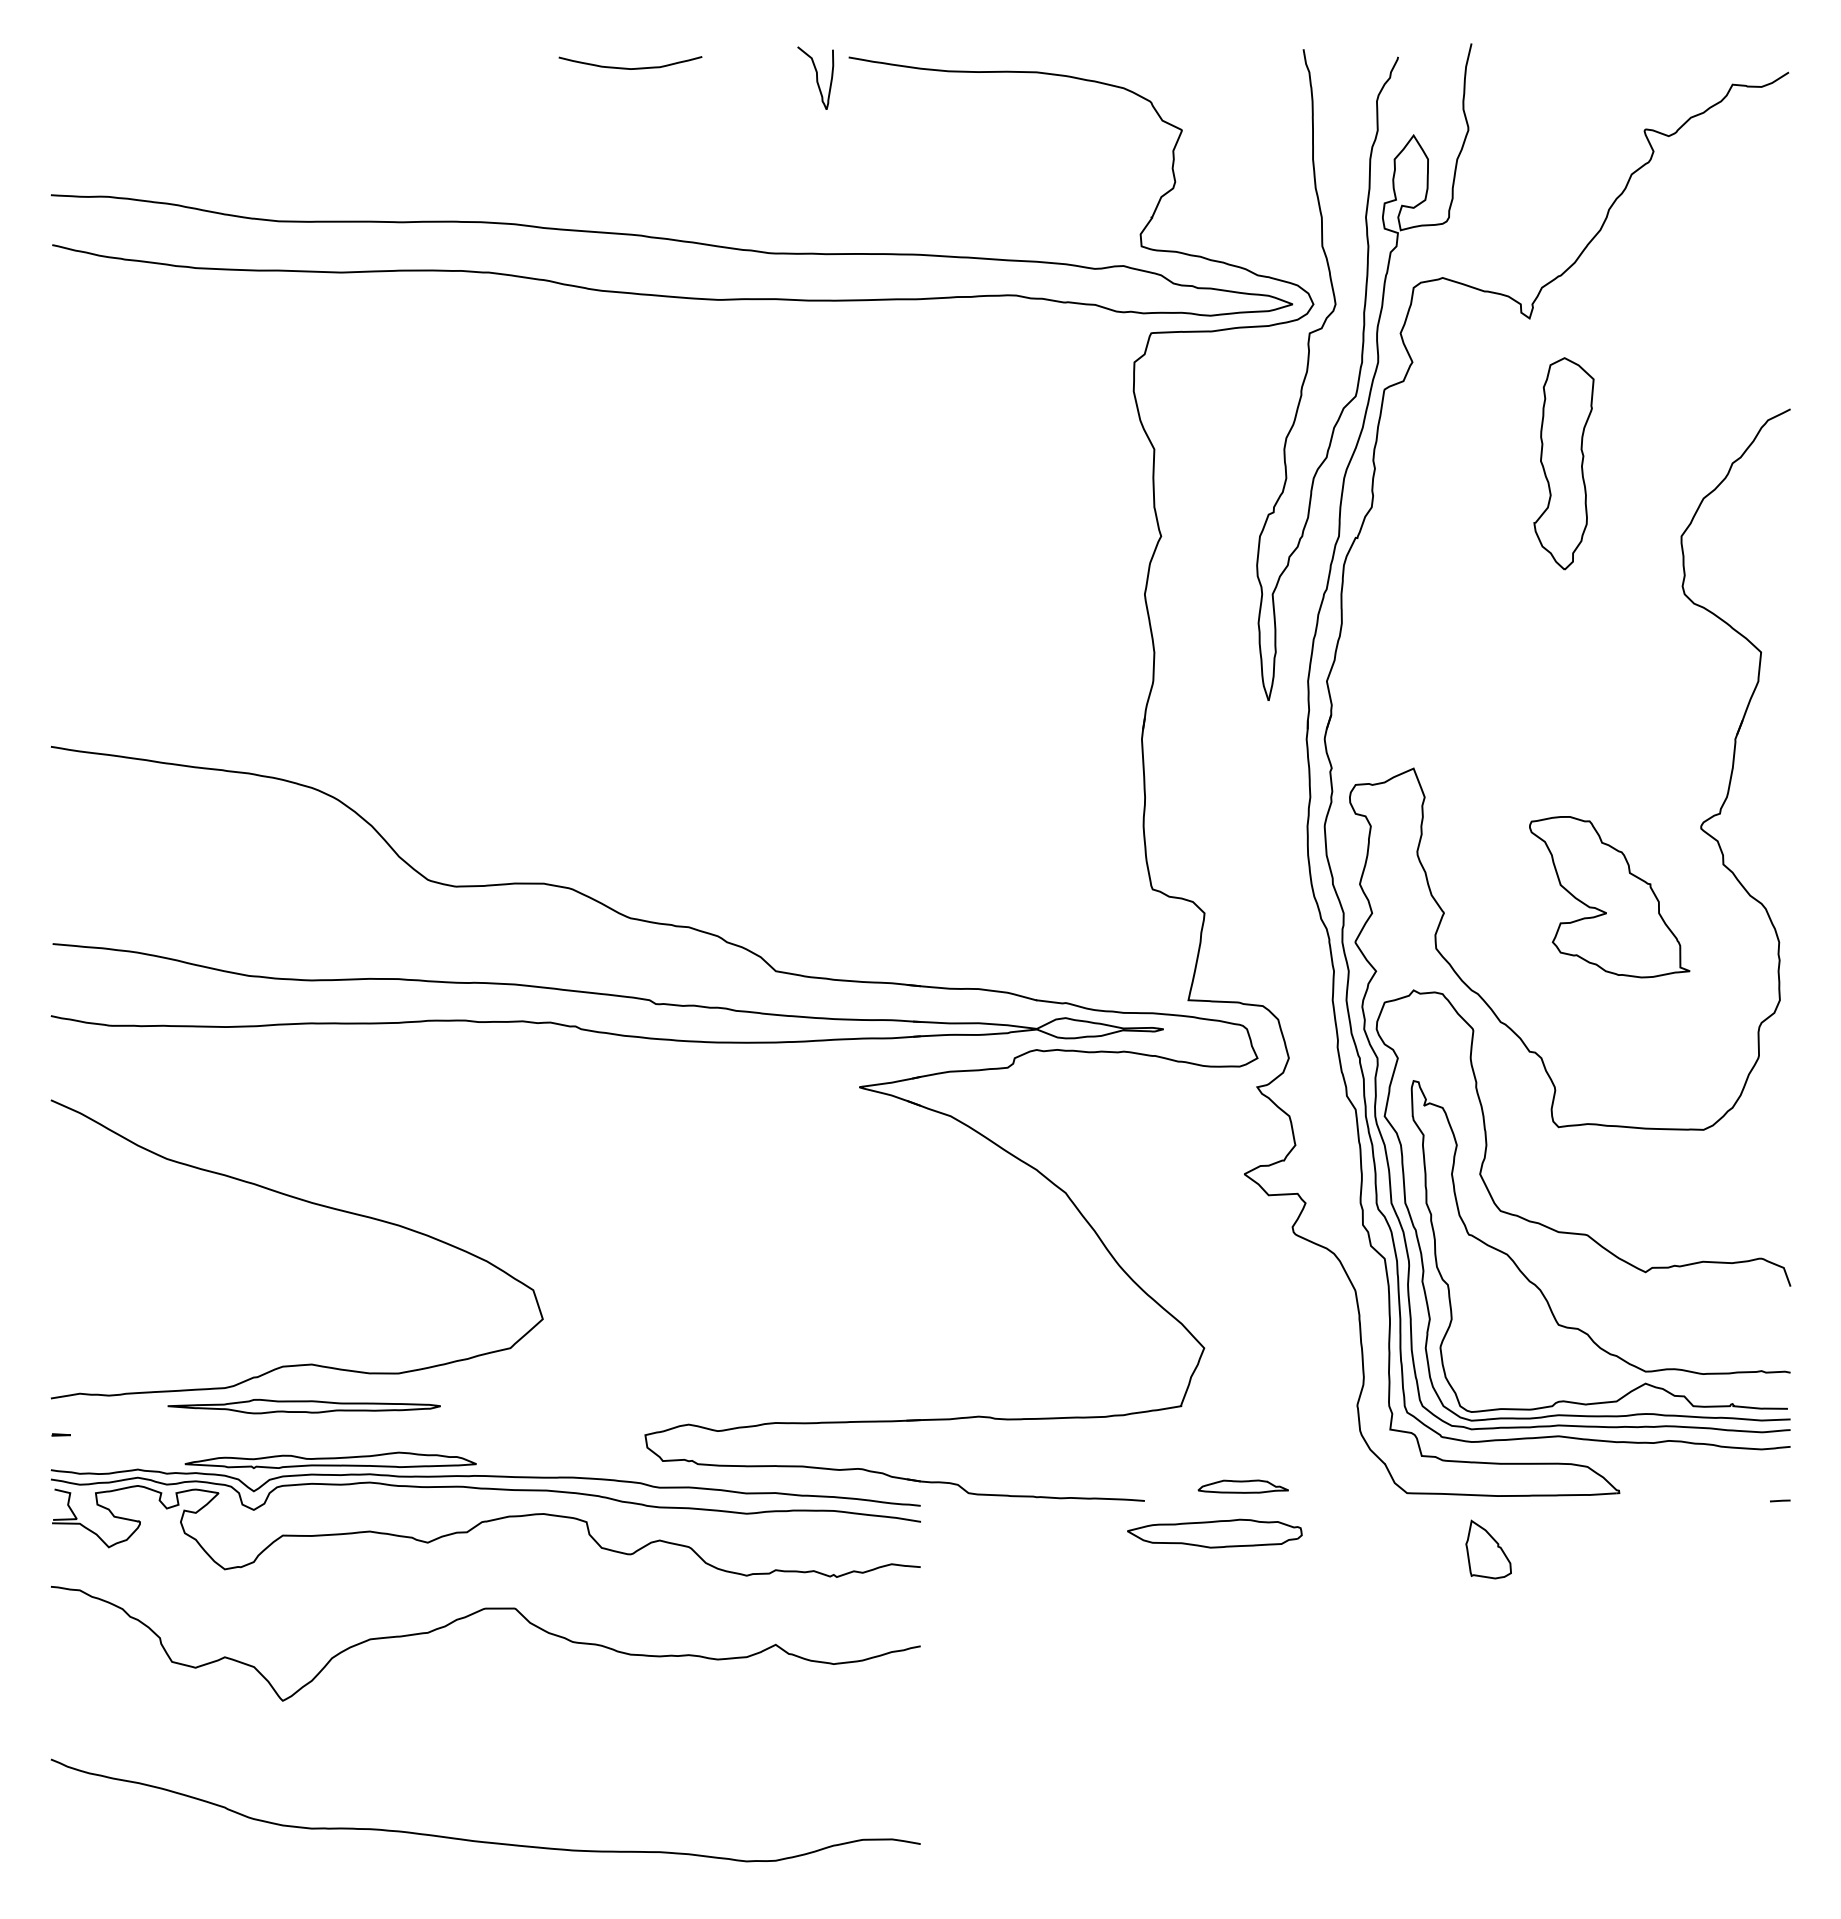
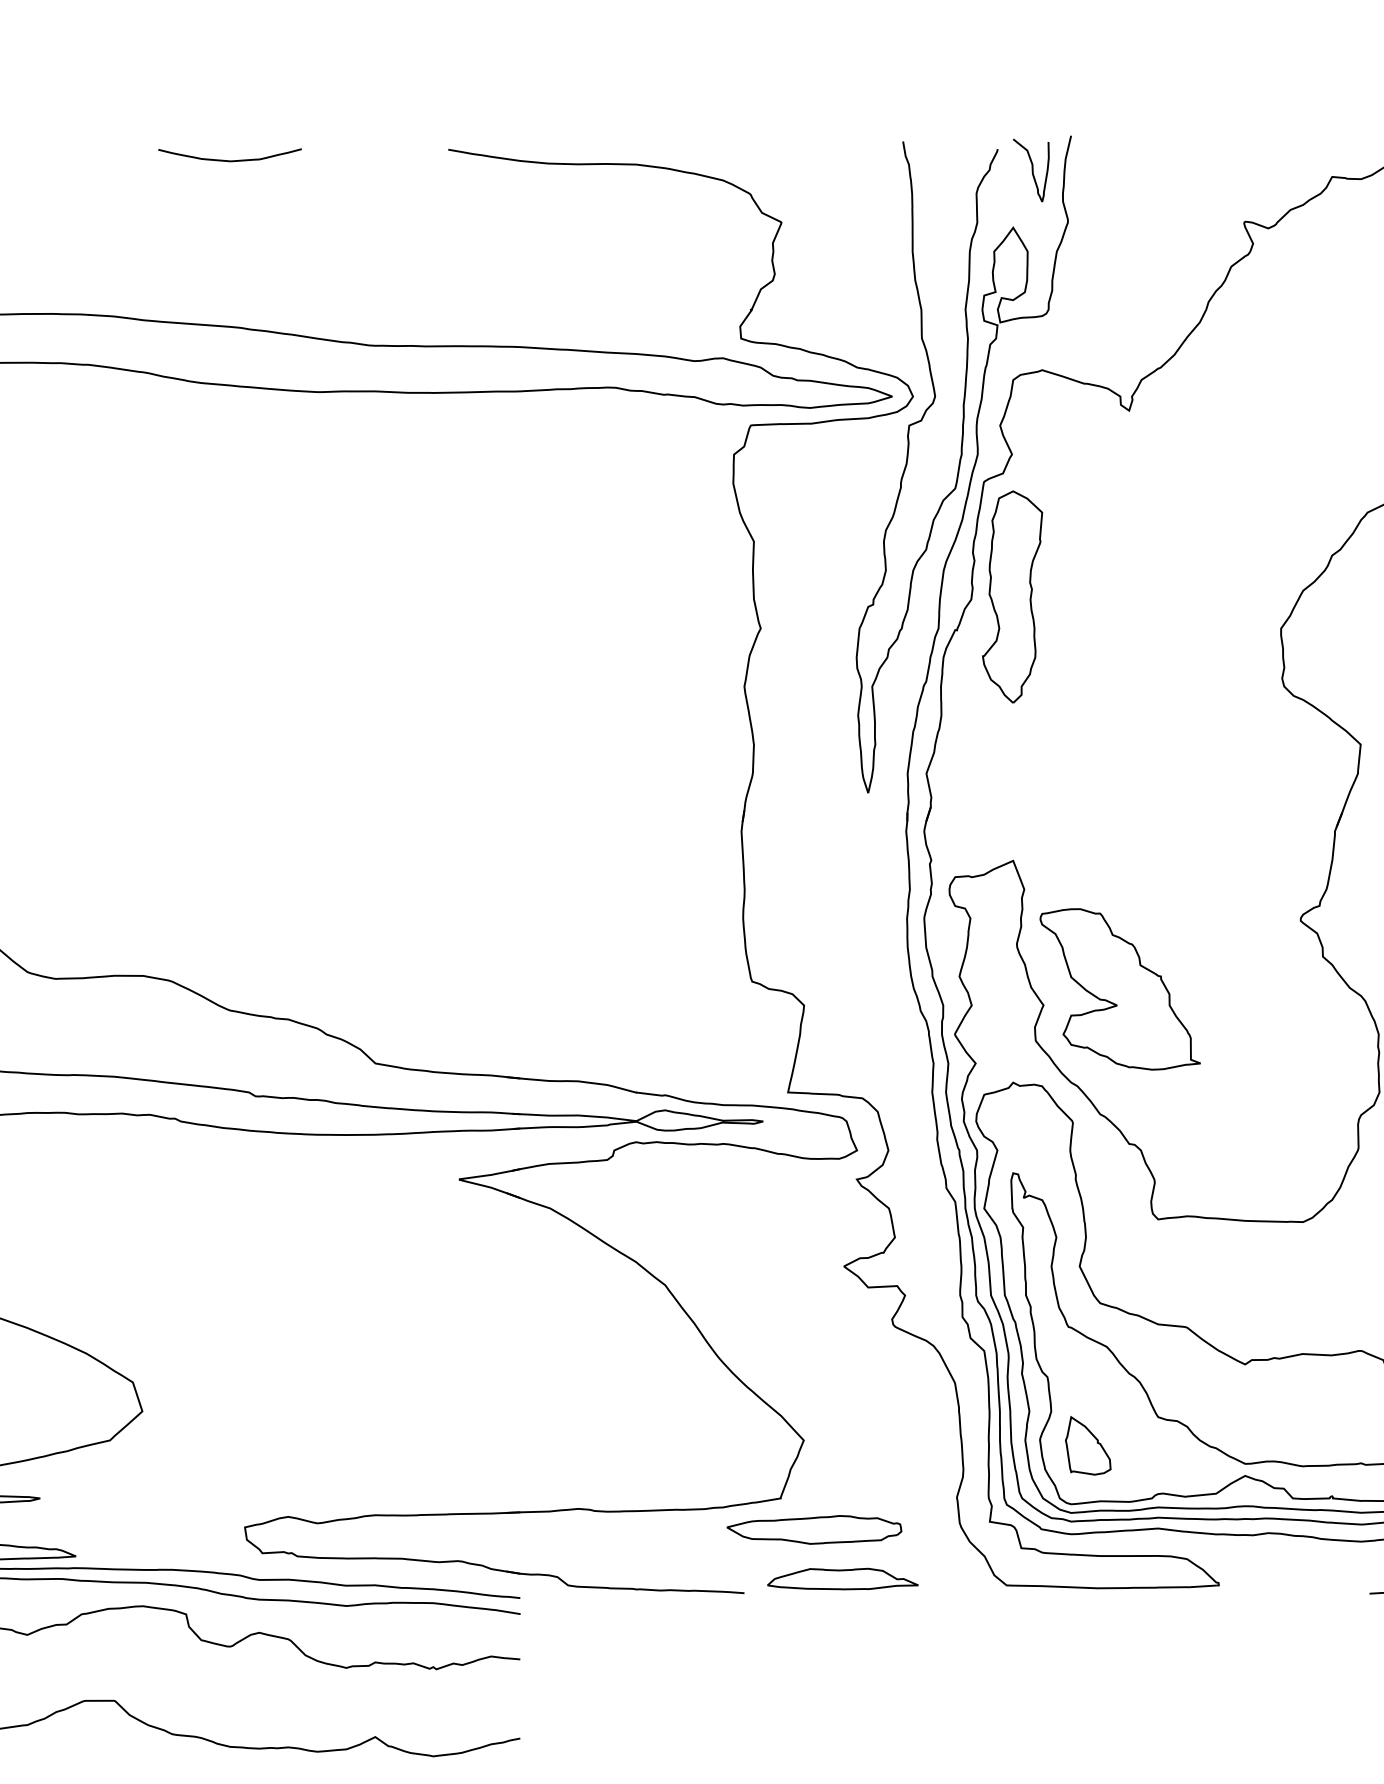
curve: (816, 77) -> (1032, 169), moved
part: (1563, 463) -> (1012, 596), moved
part: (1609, 897) -> (1120, 989), moved
part: (1243, 1486) -> (843, 1578), size x1.67
part: (1214, 1533) -> (814, 1529), moved
part: (1488, 1549) -> (1088, 1445), moved

